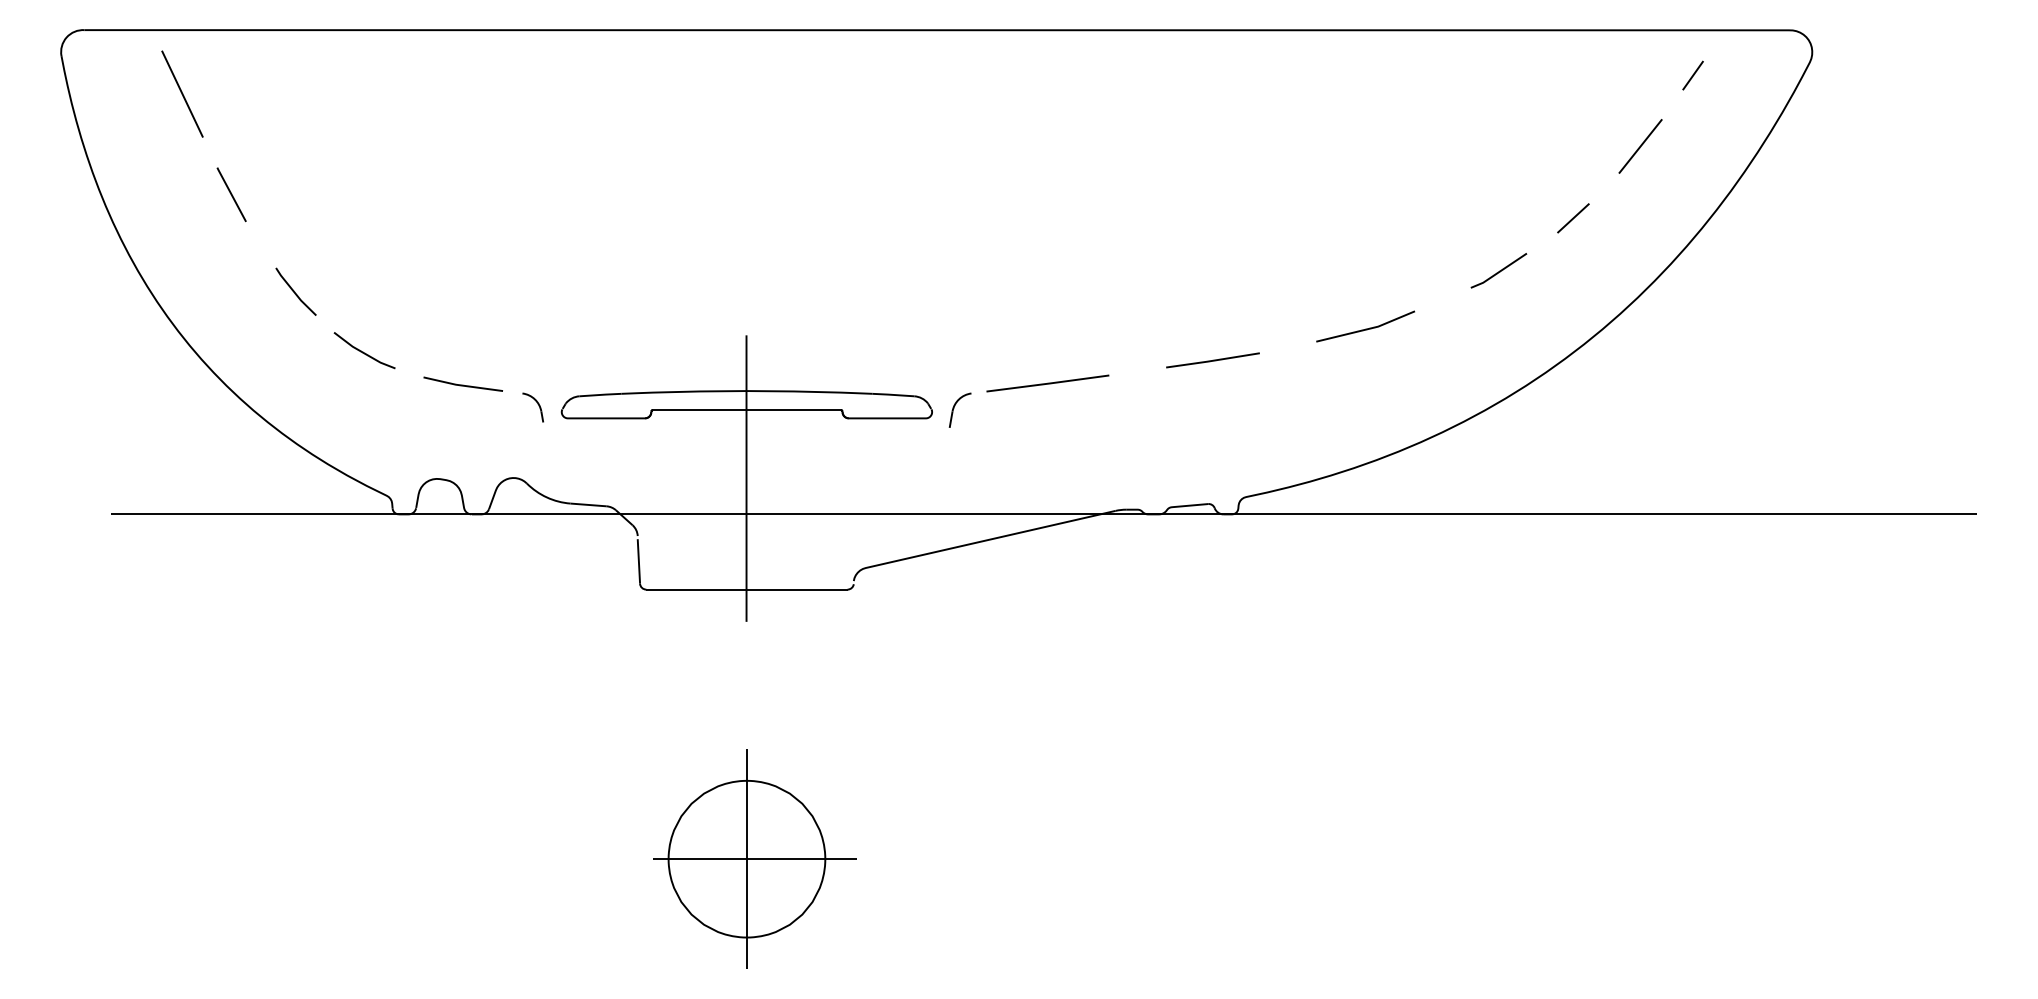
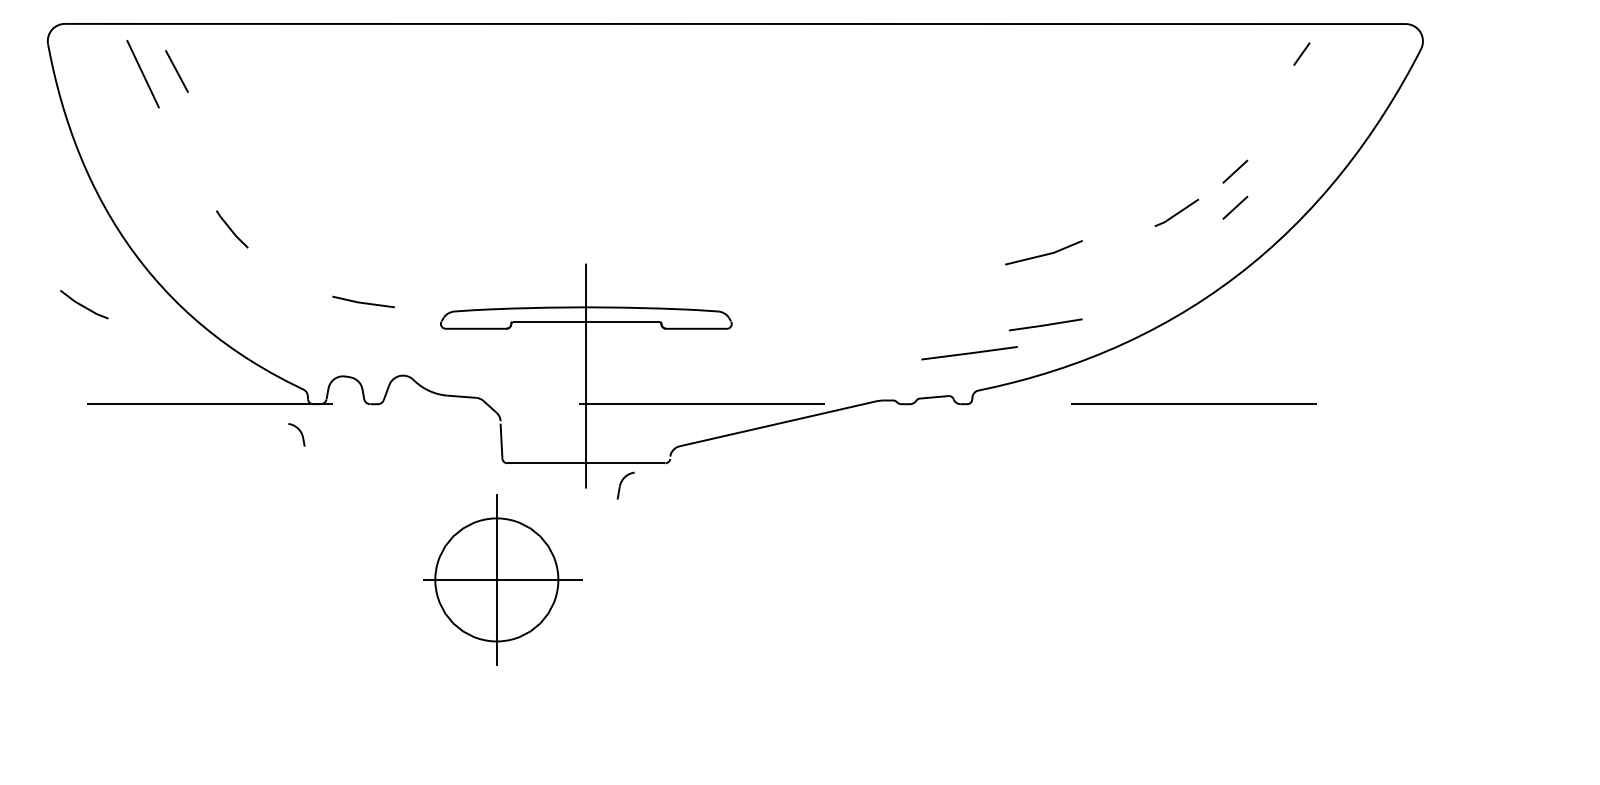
line: (1692, 75) -> (1301, 54), moved
line: (1640, 146) -> (1288, 115), removed
line: (231, 194) -> (176, 71), moved
line: (1573, 264) -> (1235, 207), added
line: (1365, 328) -> (1043, 254), moved
line: (363, 351) -> (83, 305), moved
line: (1212, 360) -> (1045, 324), moved
line: (1047, 383) -> (969, 353), moved
part: (532, 407) -> (296, 434), moved
part: (959, 409) -> (625, 485), moved
line: (1044, 514) -> (820, 404), solid -> dashed
part: (754, 858) -> (502, 579), moved

